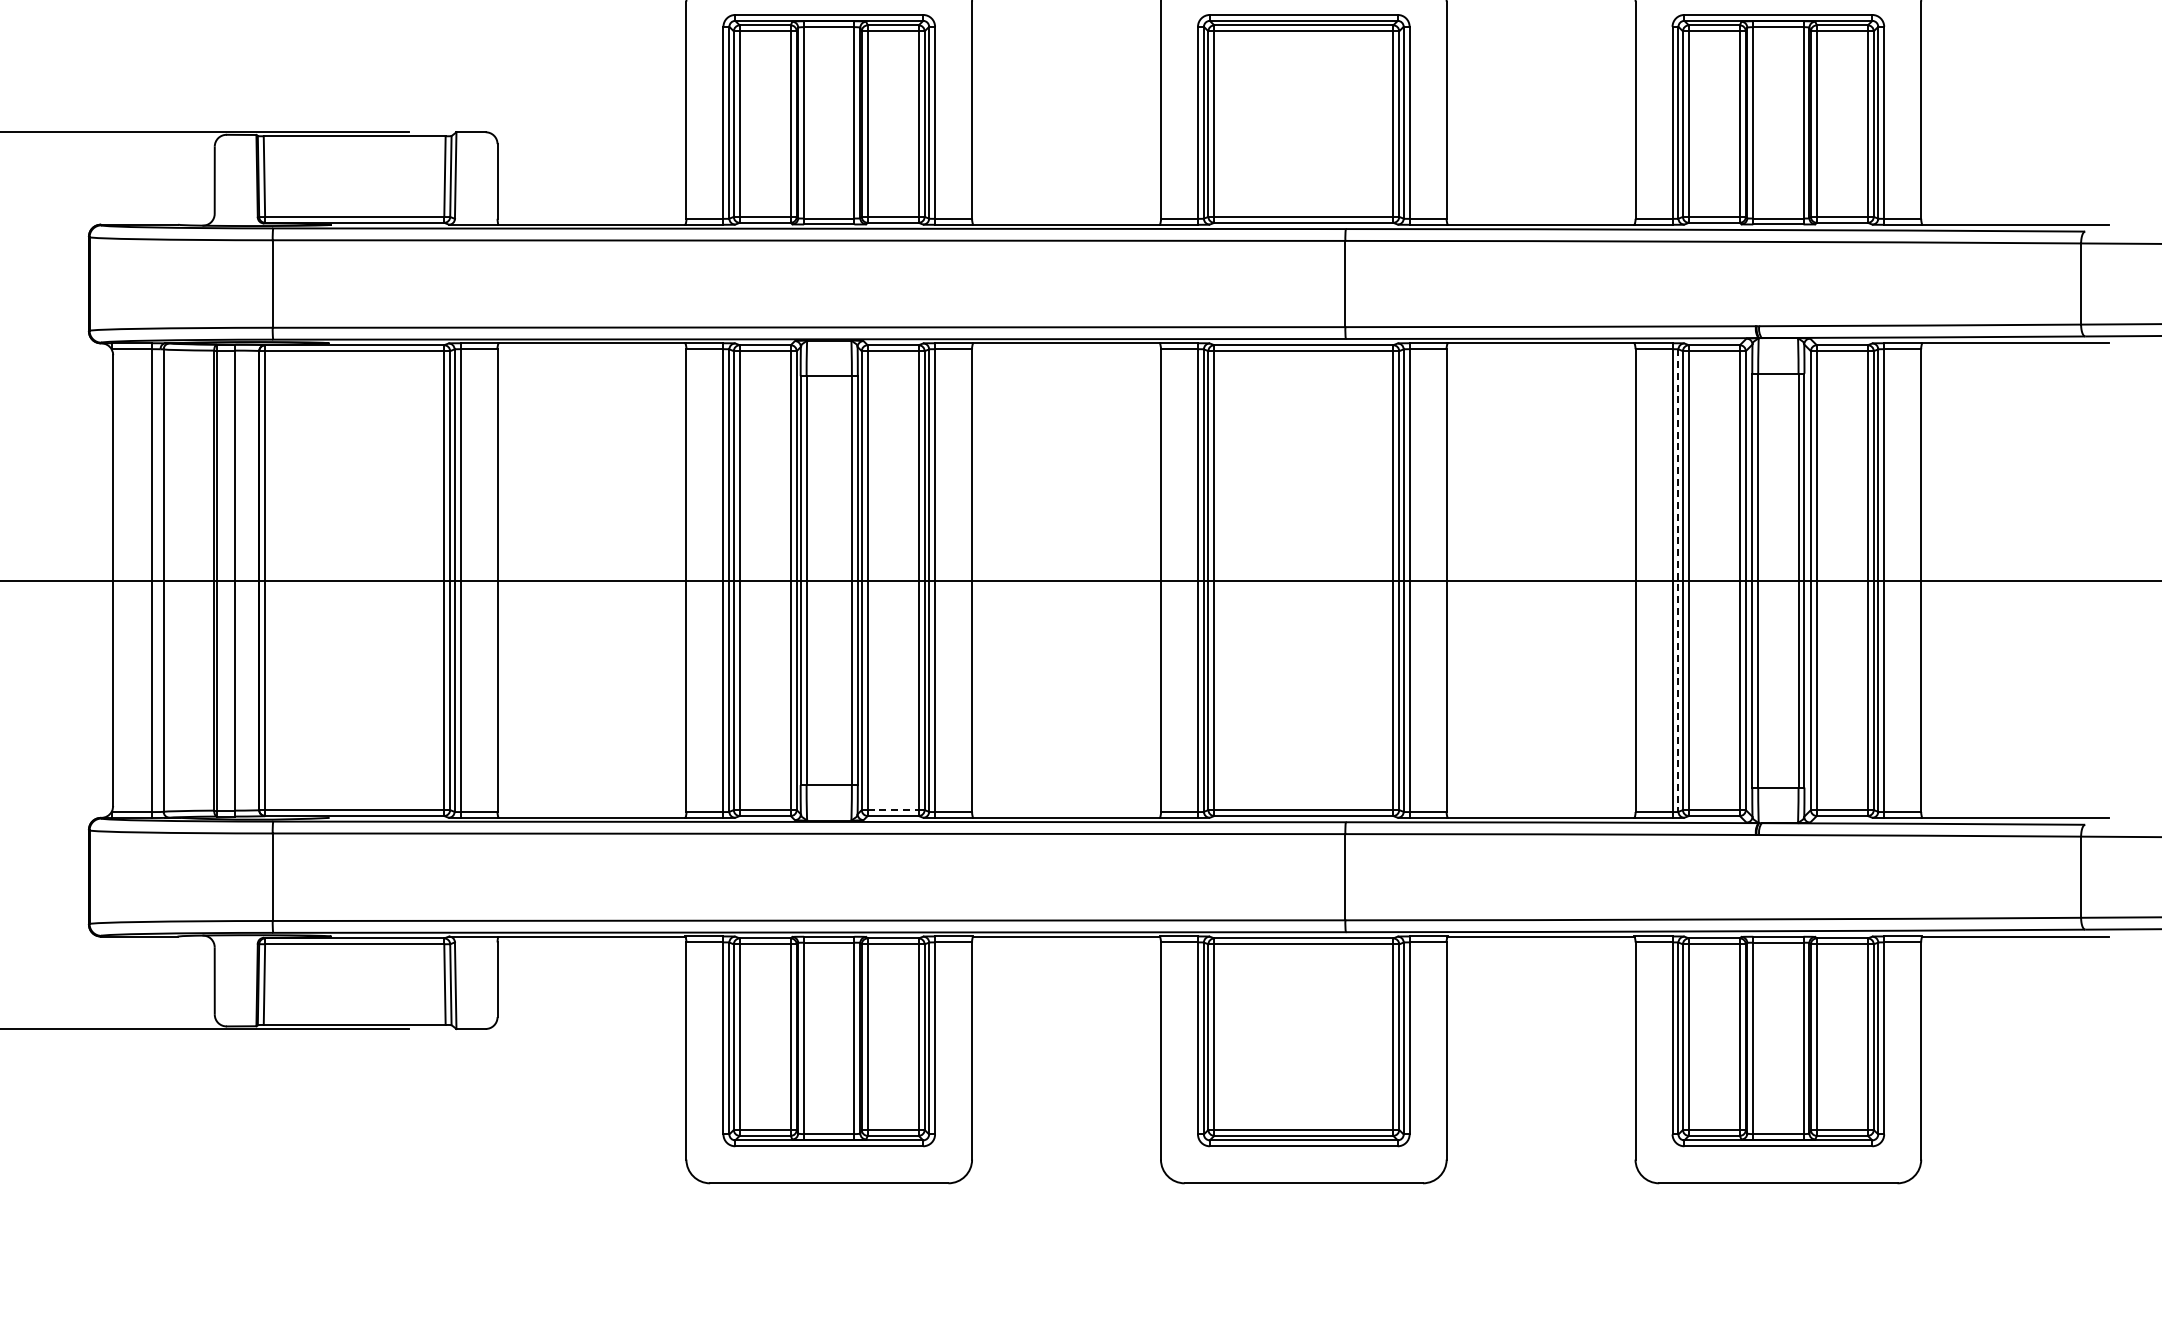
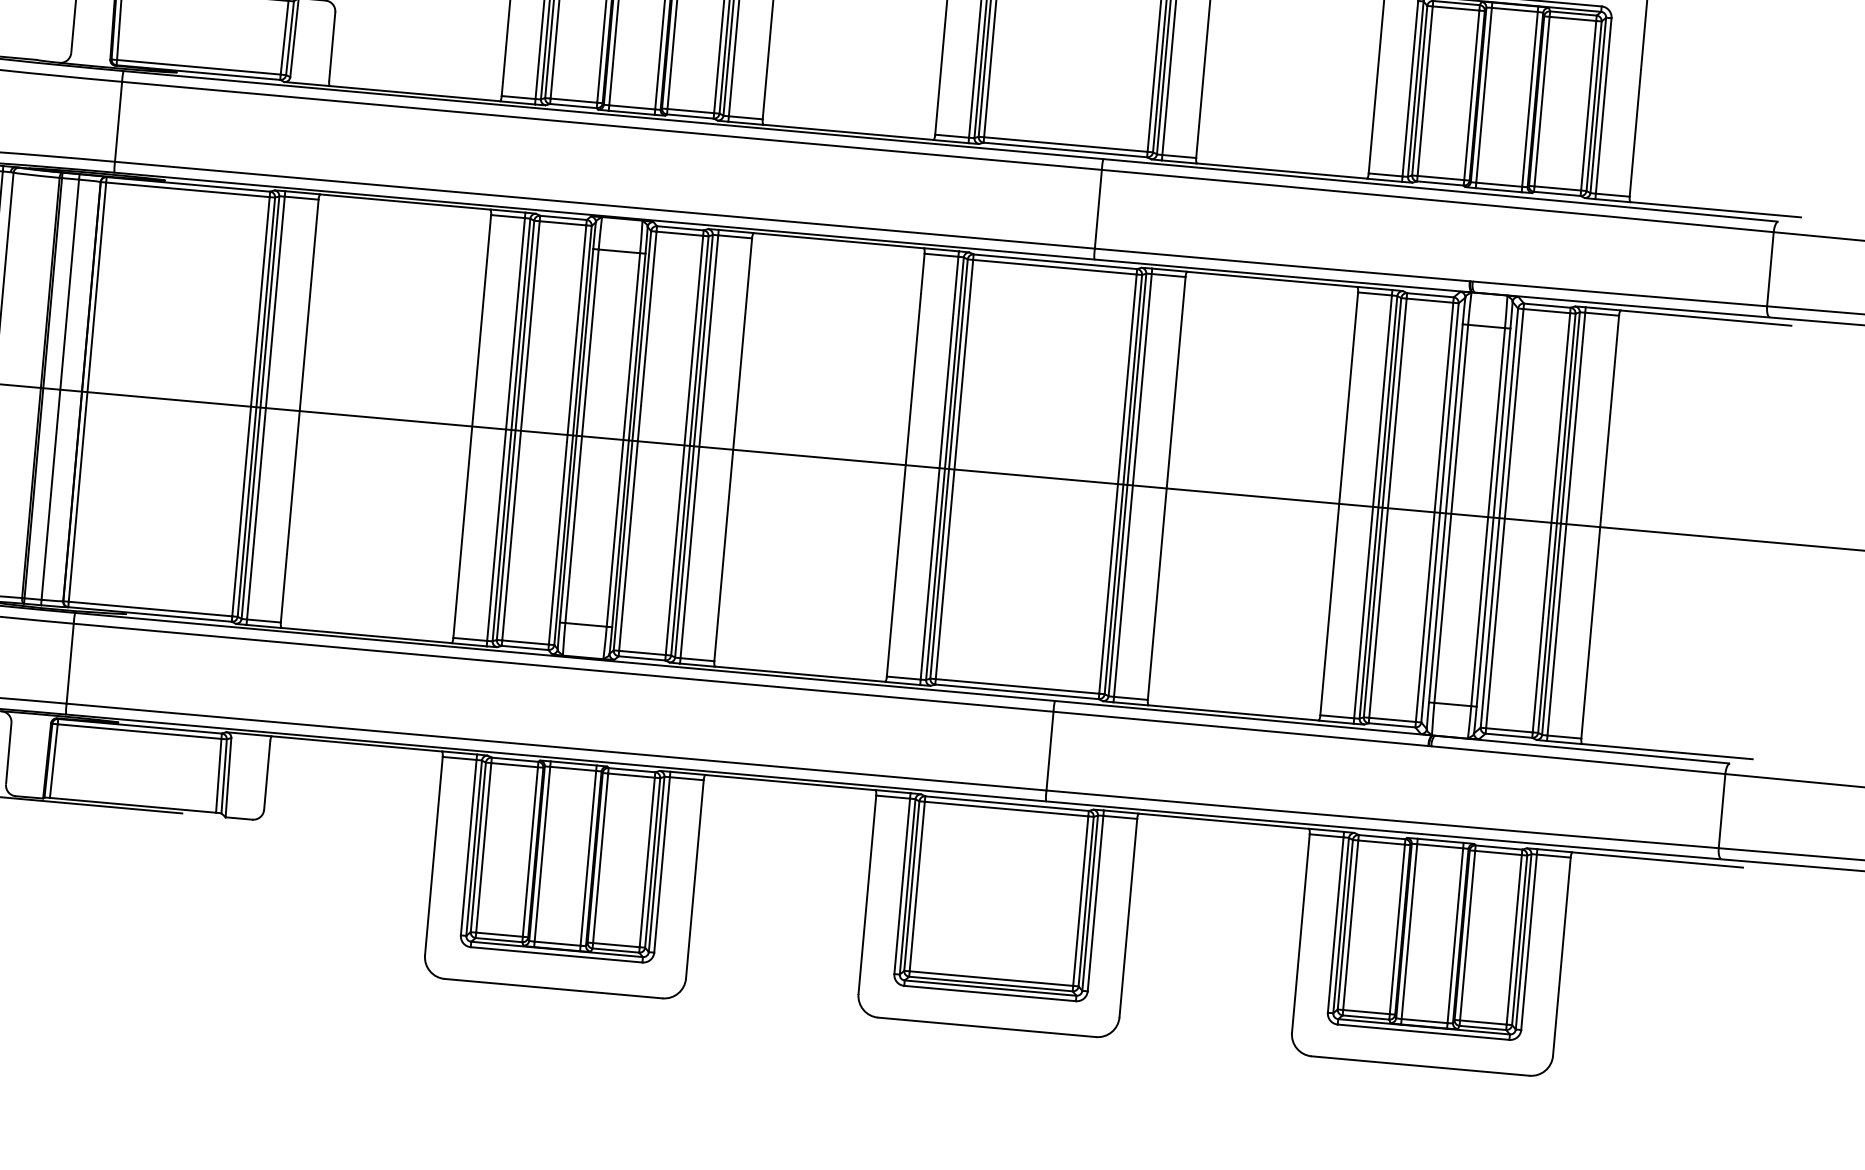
line: (1678, 581) -> (1378, 508), dashed -> solid
line: (893, 810) -> (642, 653), dashed -> solid

